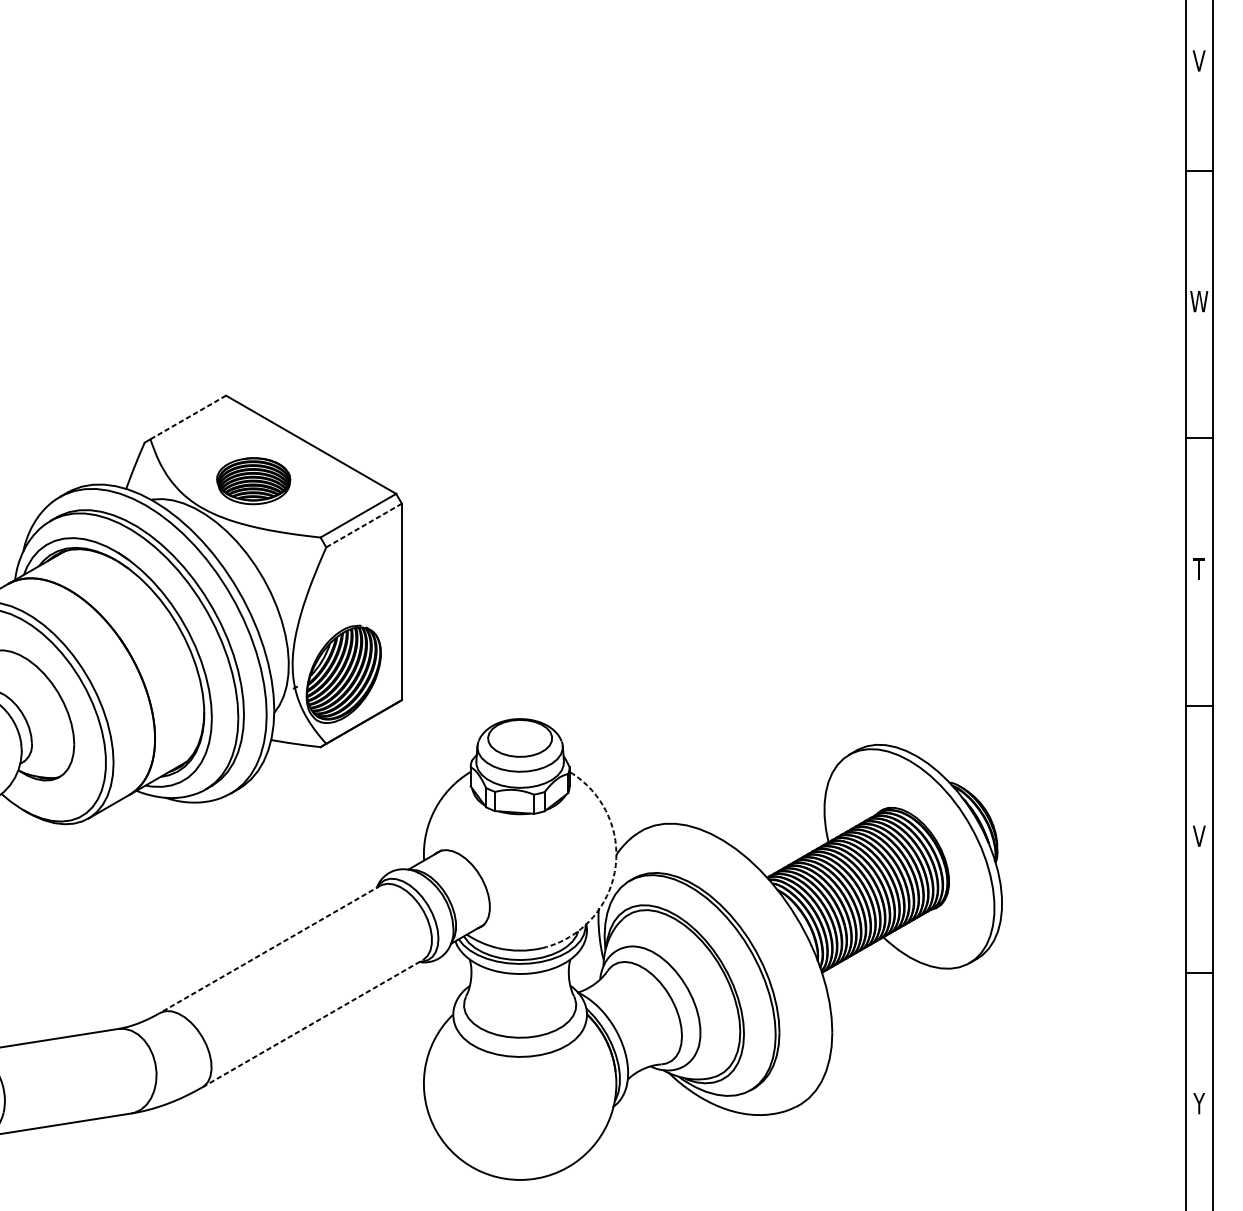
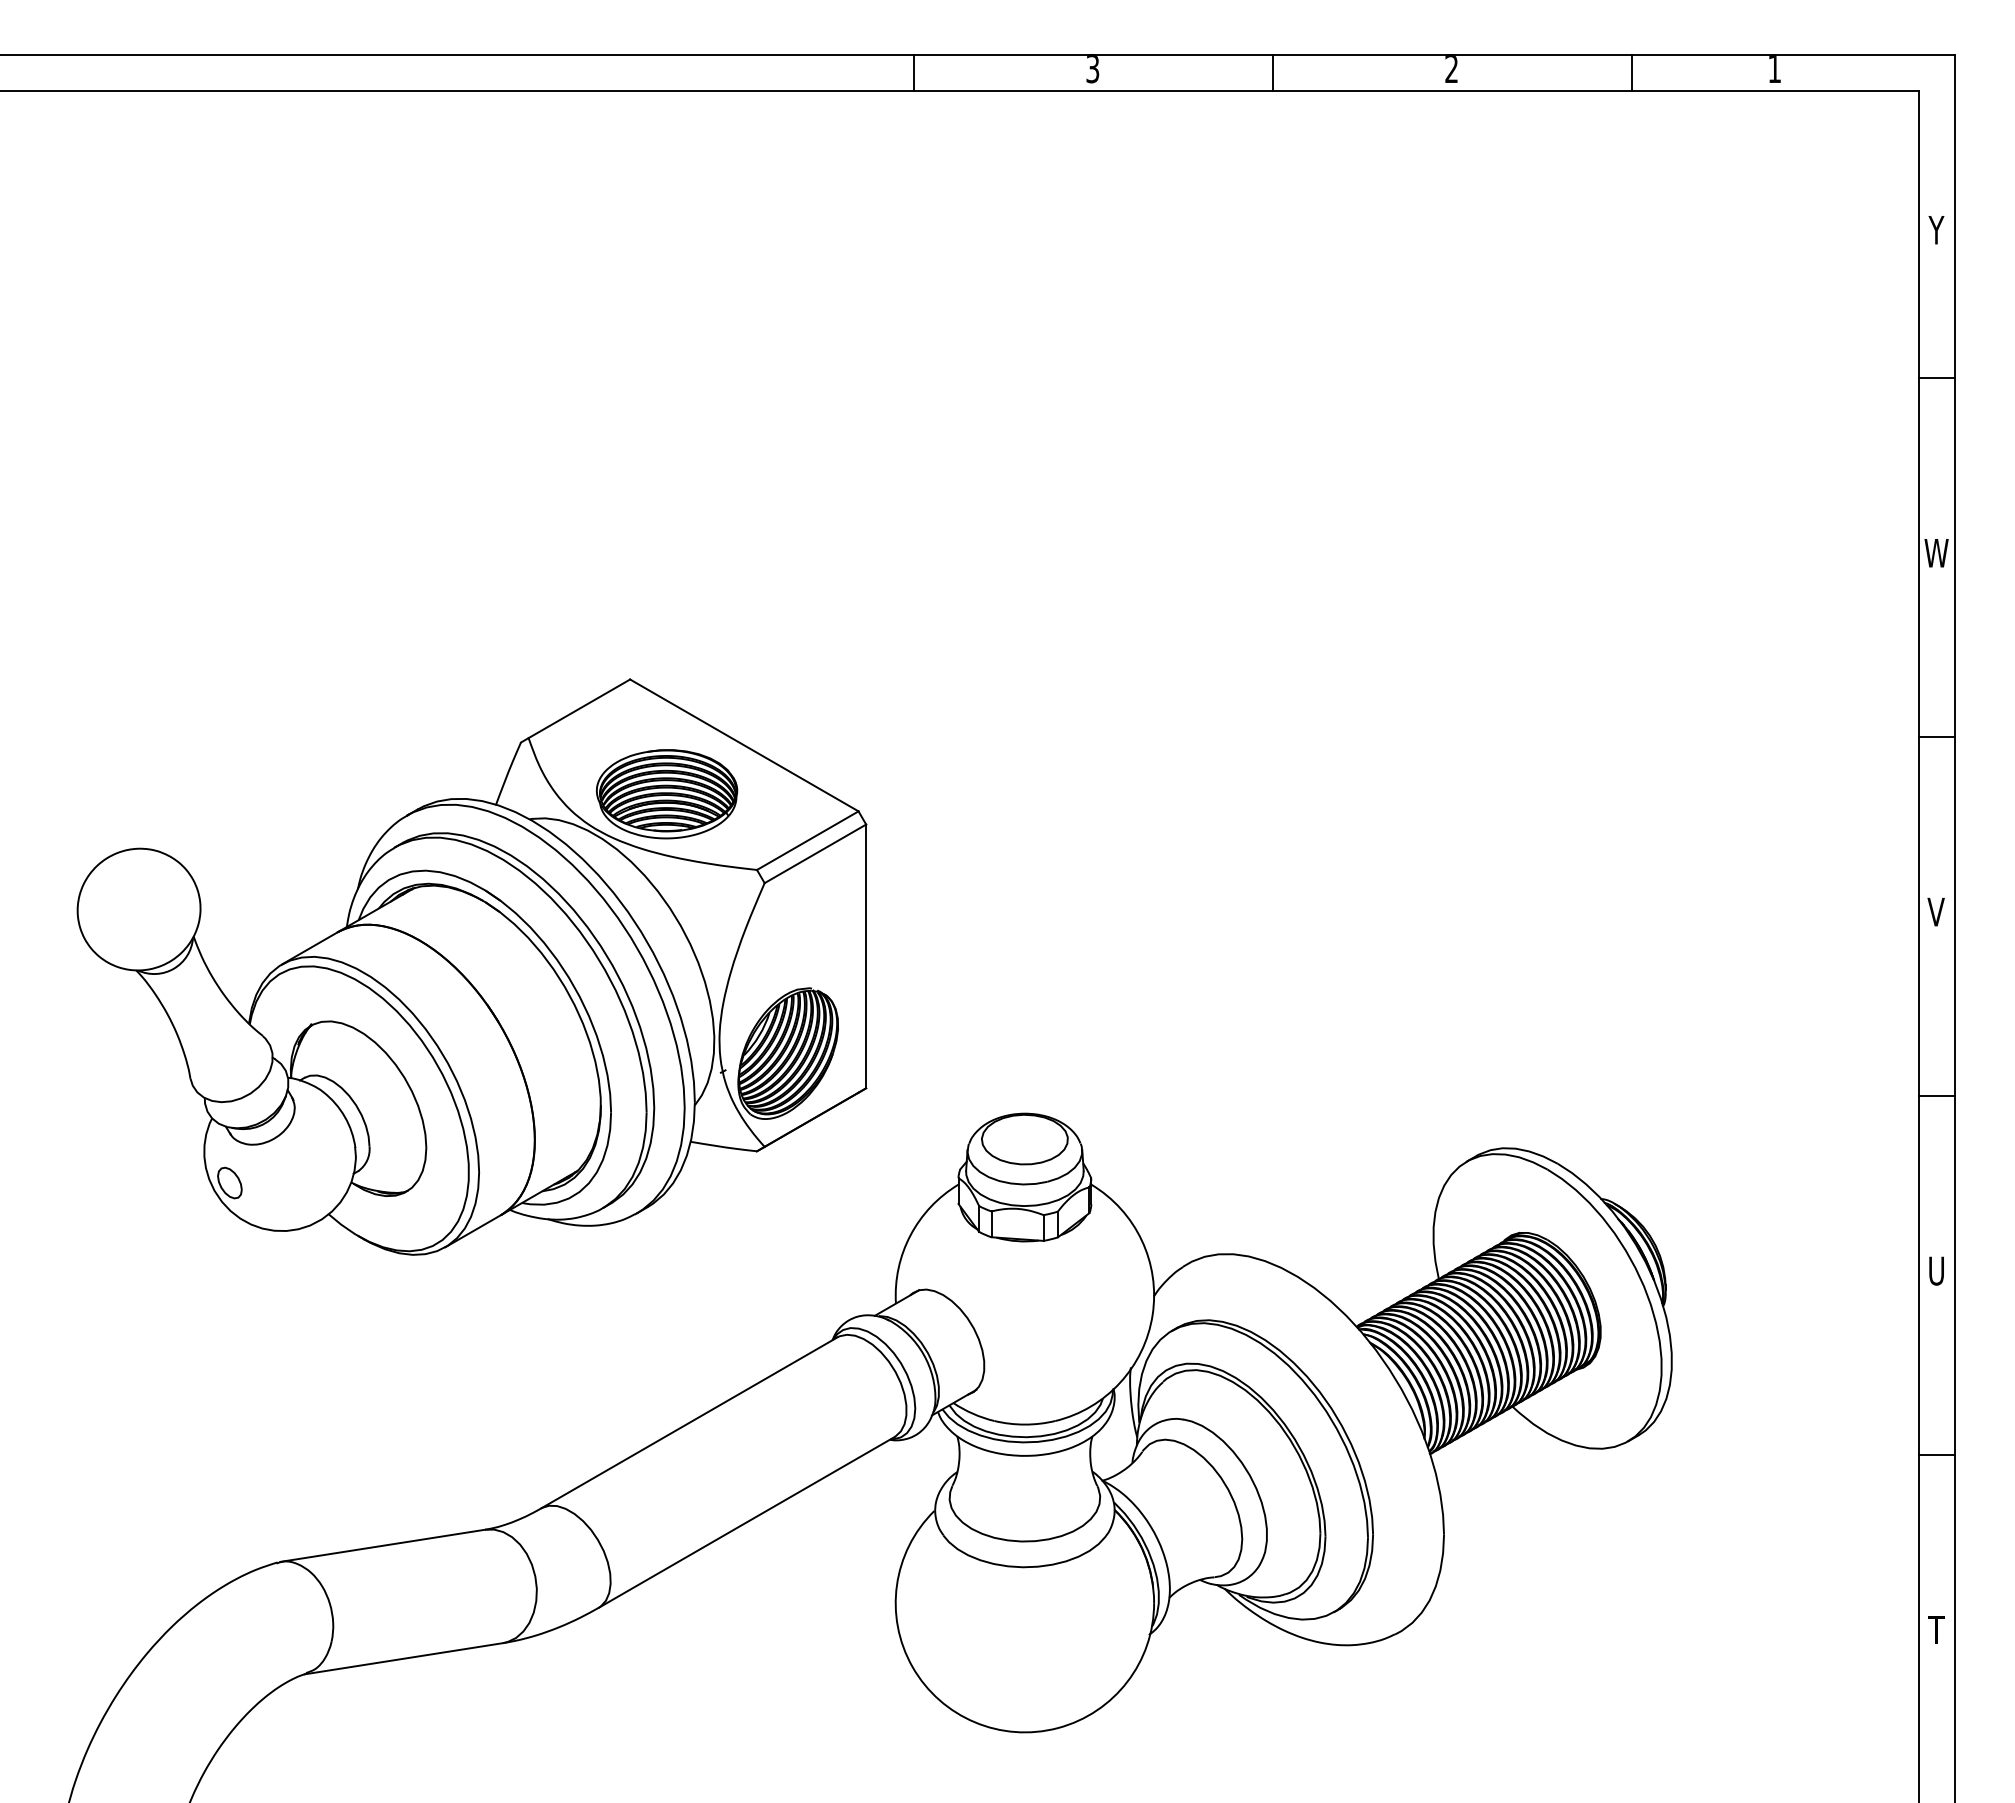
text: (1199, 60) -> (1936, 229), V -> Y
line: (188, 417) -> (579, 708), dashed -> solid
part: (253, 481) -> (667, 794), size x1.43
line: (364, 525) -> (815, 853), dashed -> solid
text: (1198, 568) -> (1935, 911), T -> V
text: (1199, 835) -> (1936, 1270), V -> U
arc: (615, 868) -> (1152, 1314), dashed -> solid
line: (270, 949) -> (689, 1422), dashed -> solid
line: (312, 1023) -> (746, 1522), dashed -> solid
text: (1199, 1103) -> (1936, 1629), Y -> T

